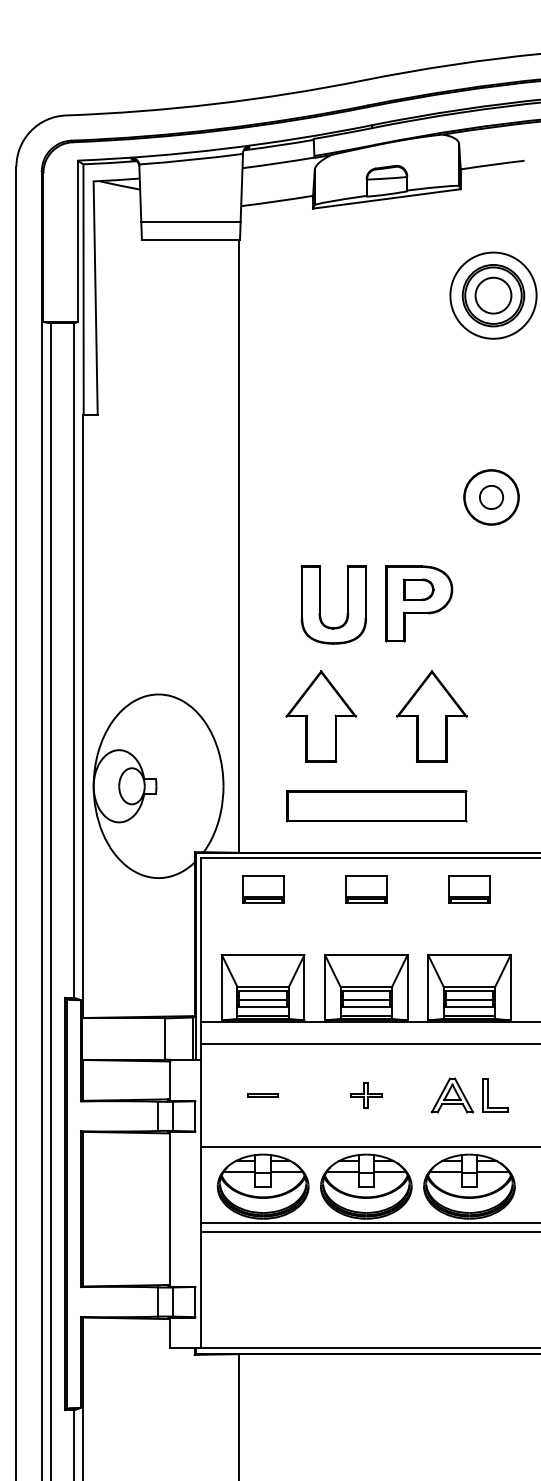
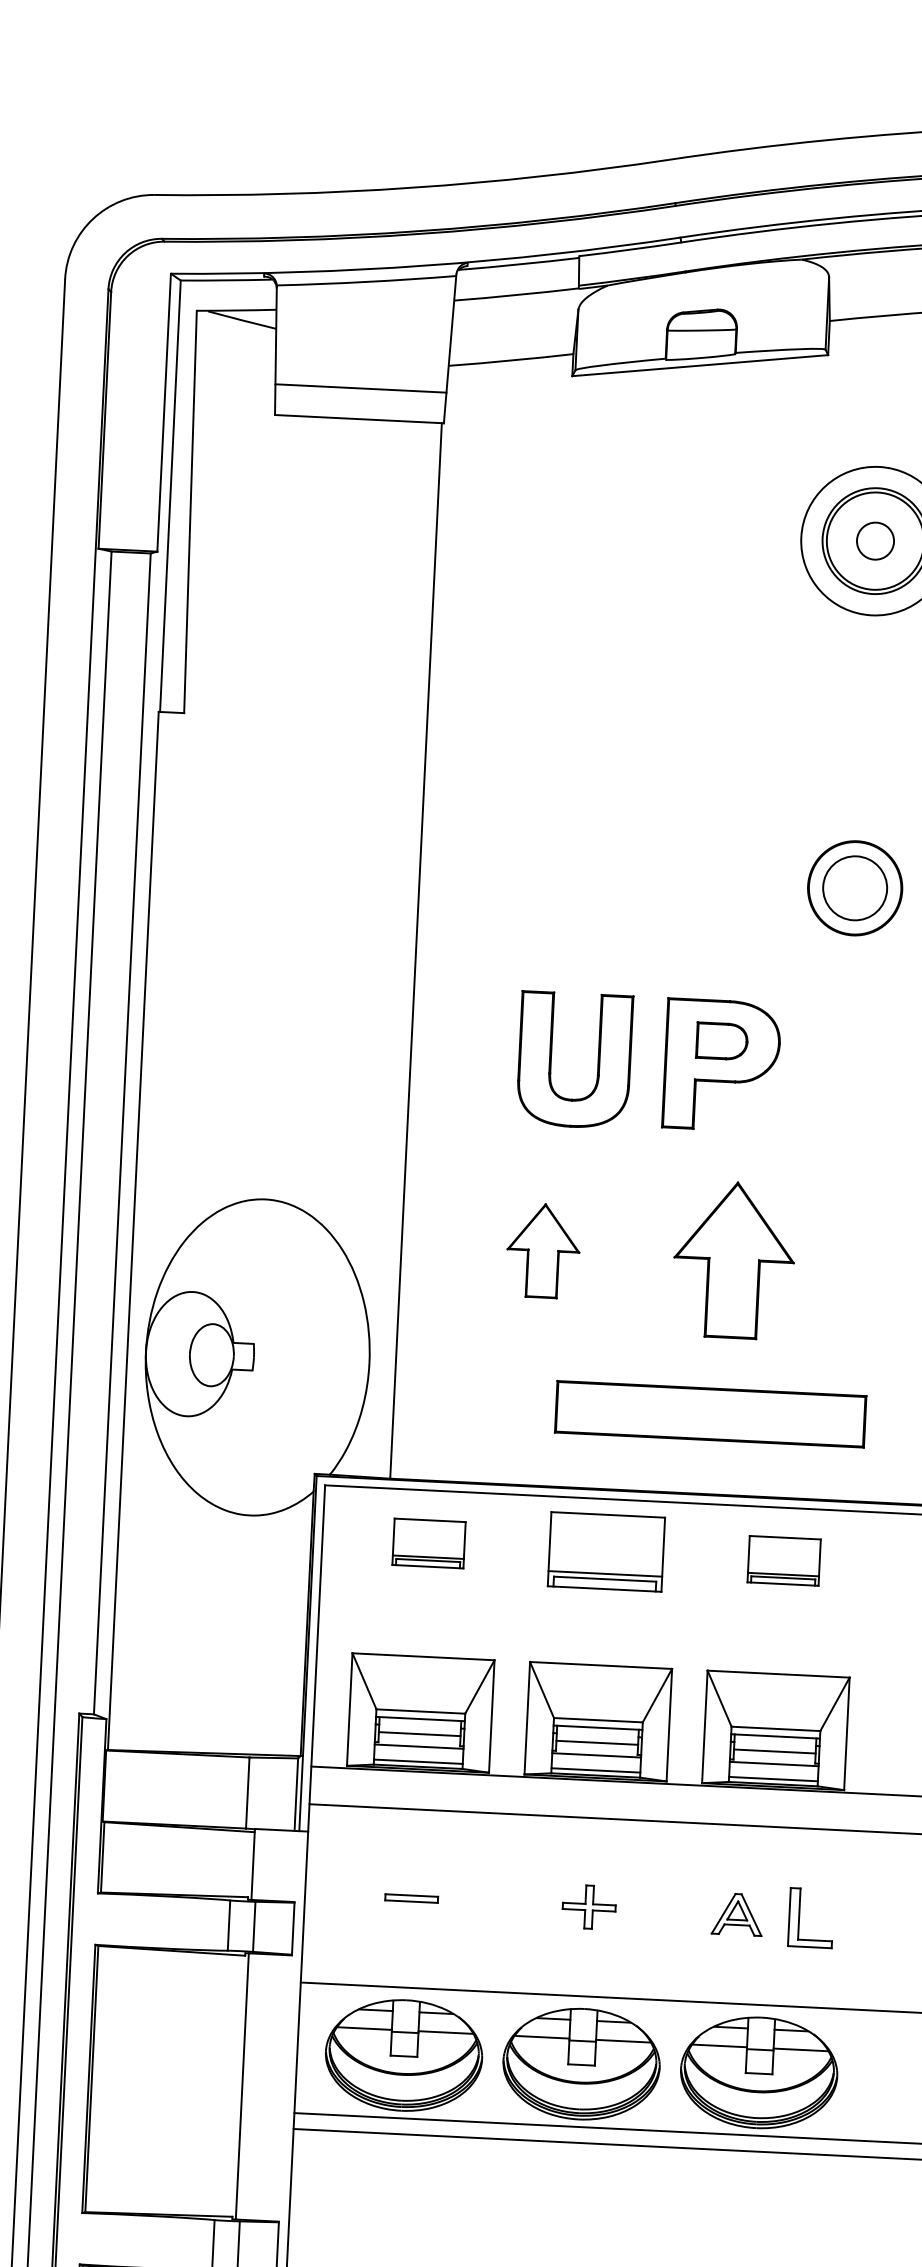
circle: (493, 295) -> (875, 540), size x0.6
circle: (491, 497) -> (855, 888), size x1.6
part: (320, 716) -> (542, 1250), size x0.6
part: (376, 806) -> (710, 1414), moved
part: (366, 889) -> (606, 1552), size x1.6
part: (452, 1095) -> (737, 1914), size x0.7

